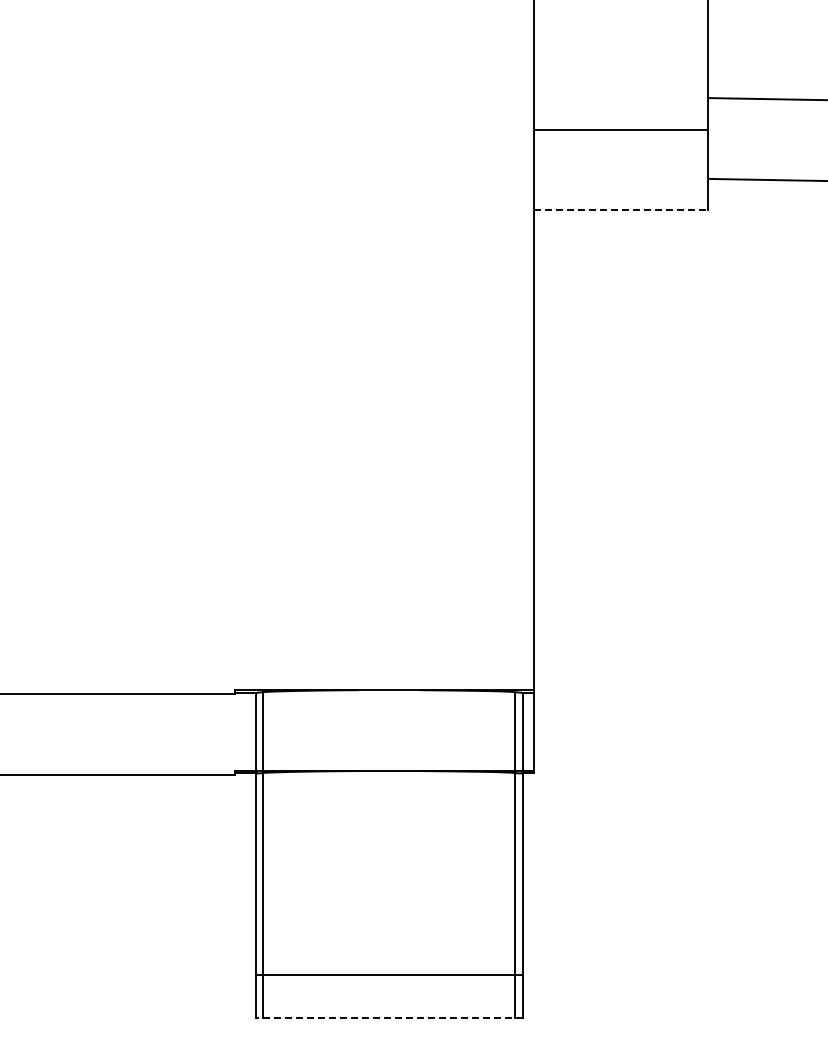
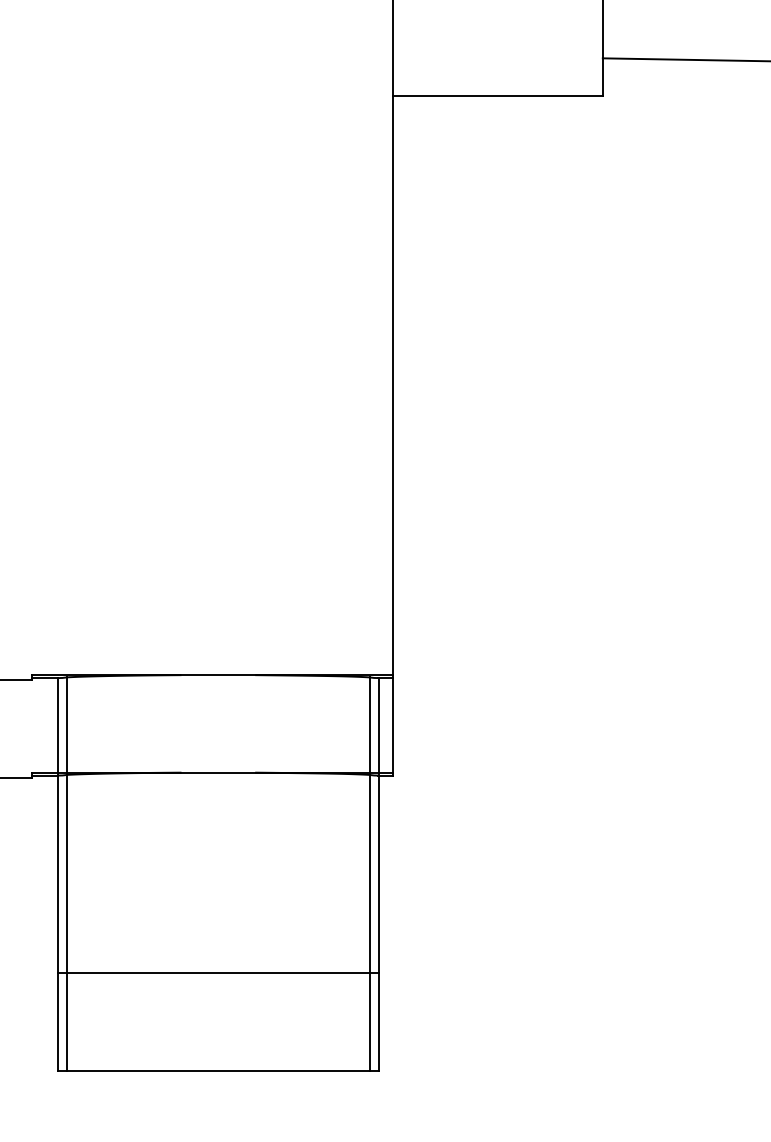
line: (621, 210) -> (498, 96), dashed -> solid
line: (389, 975) -> (218, 973), moved
line: (388, 1018) -> (217, 1071), dashed -> solid

